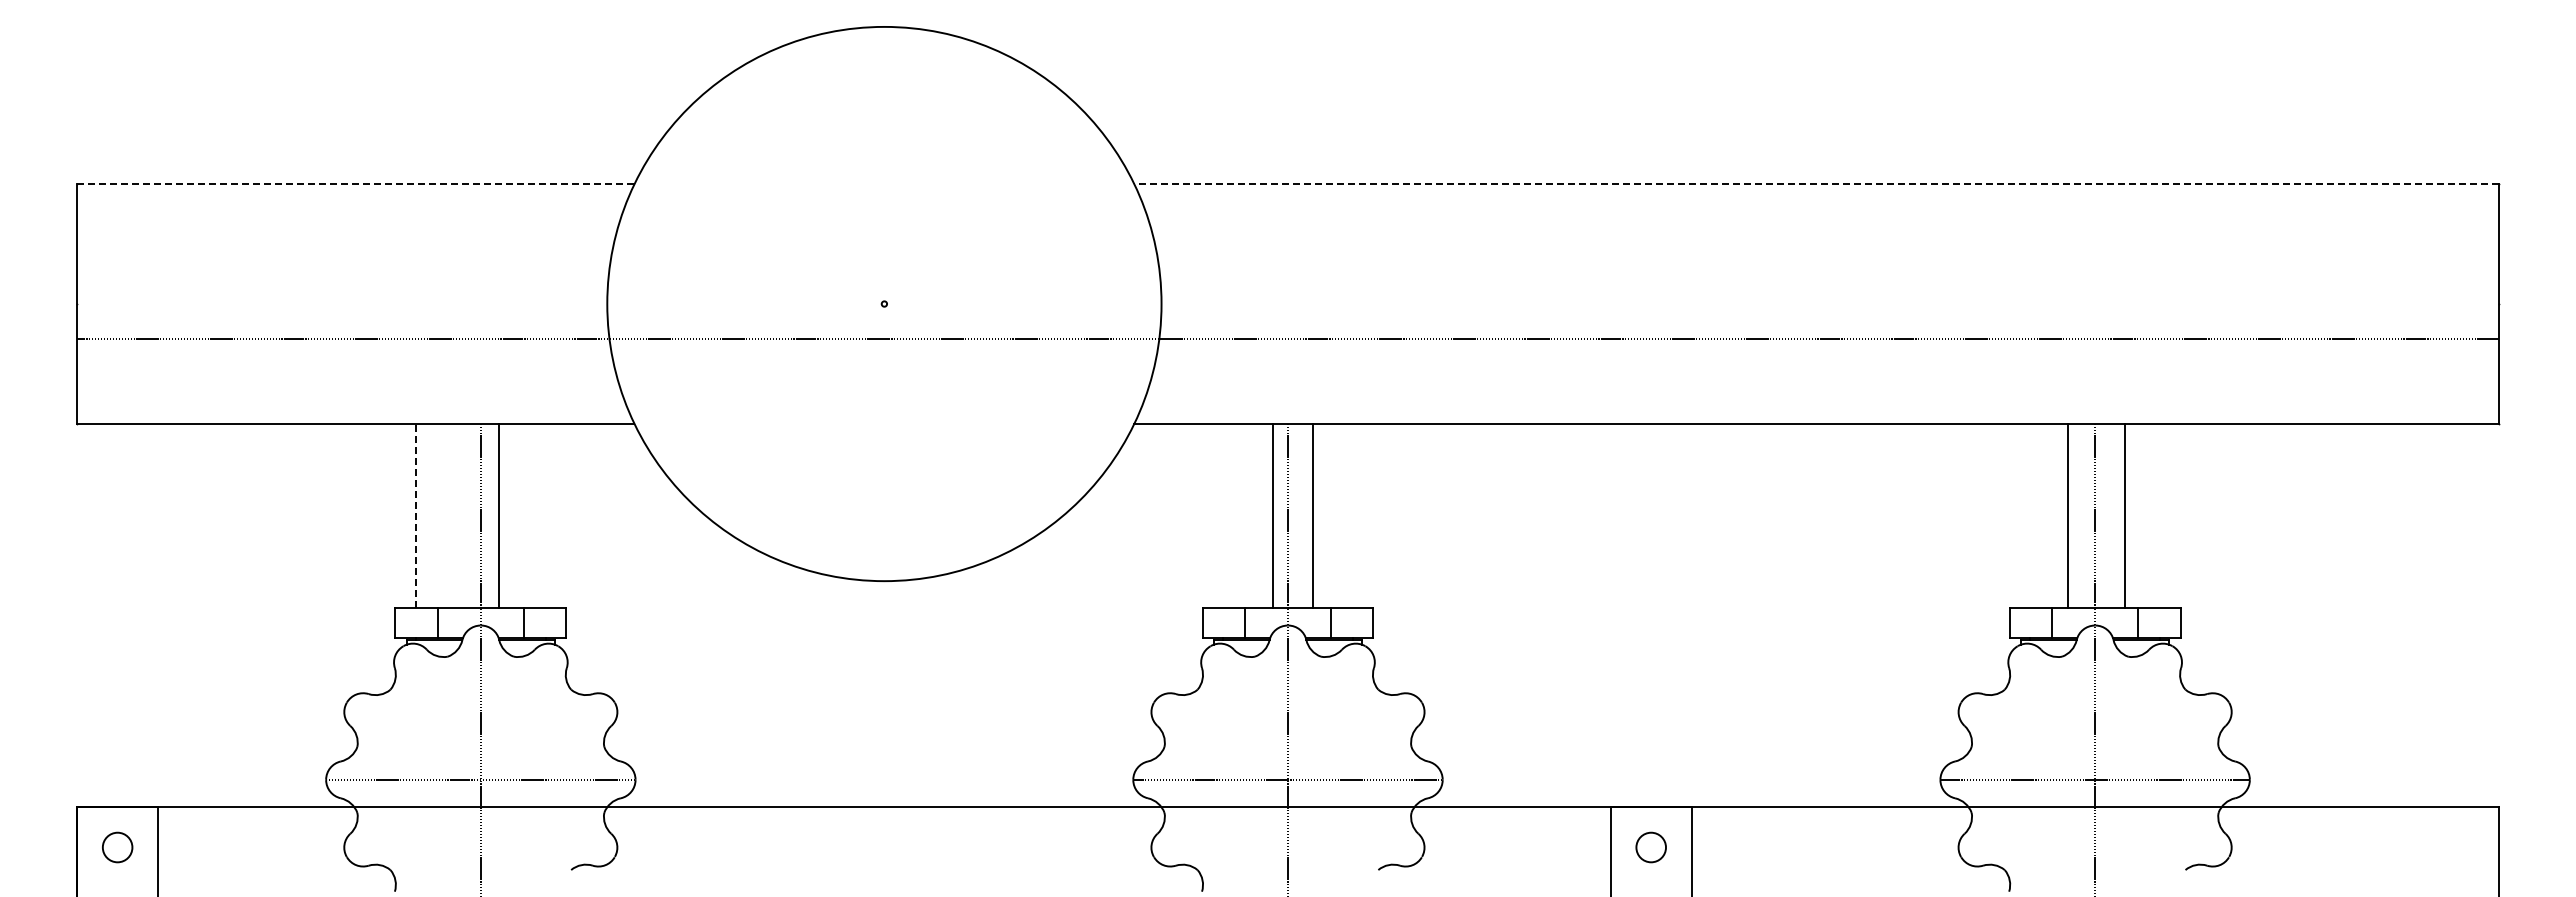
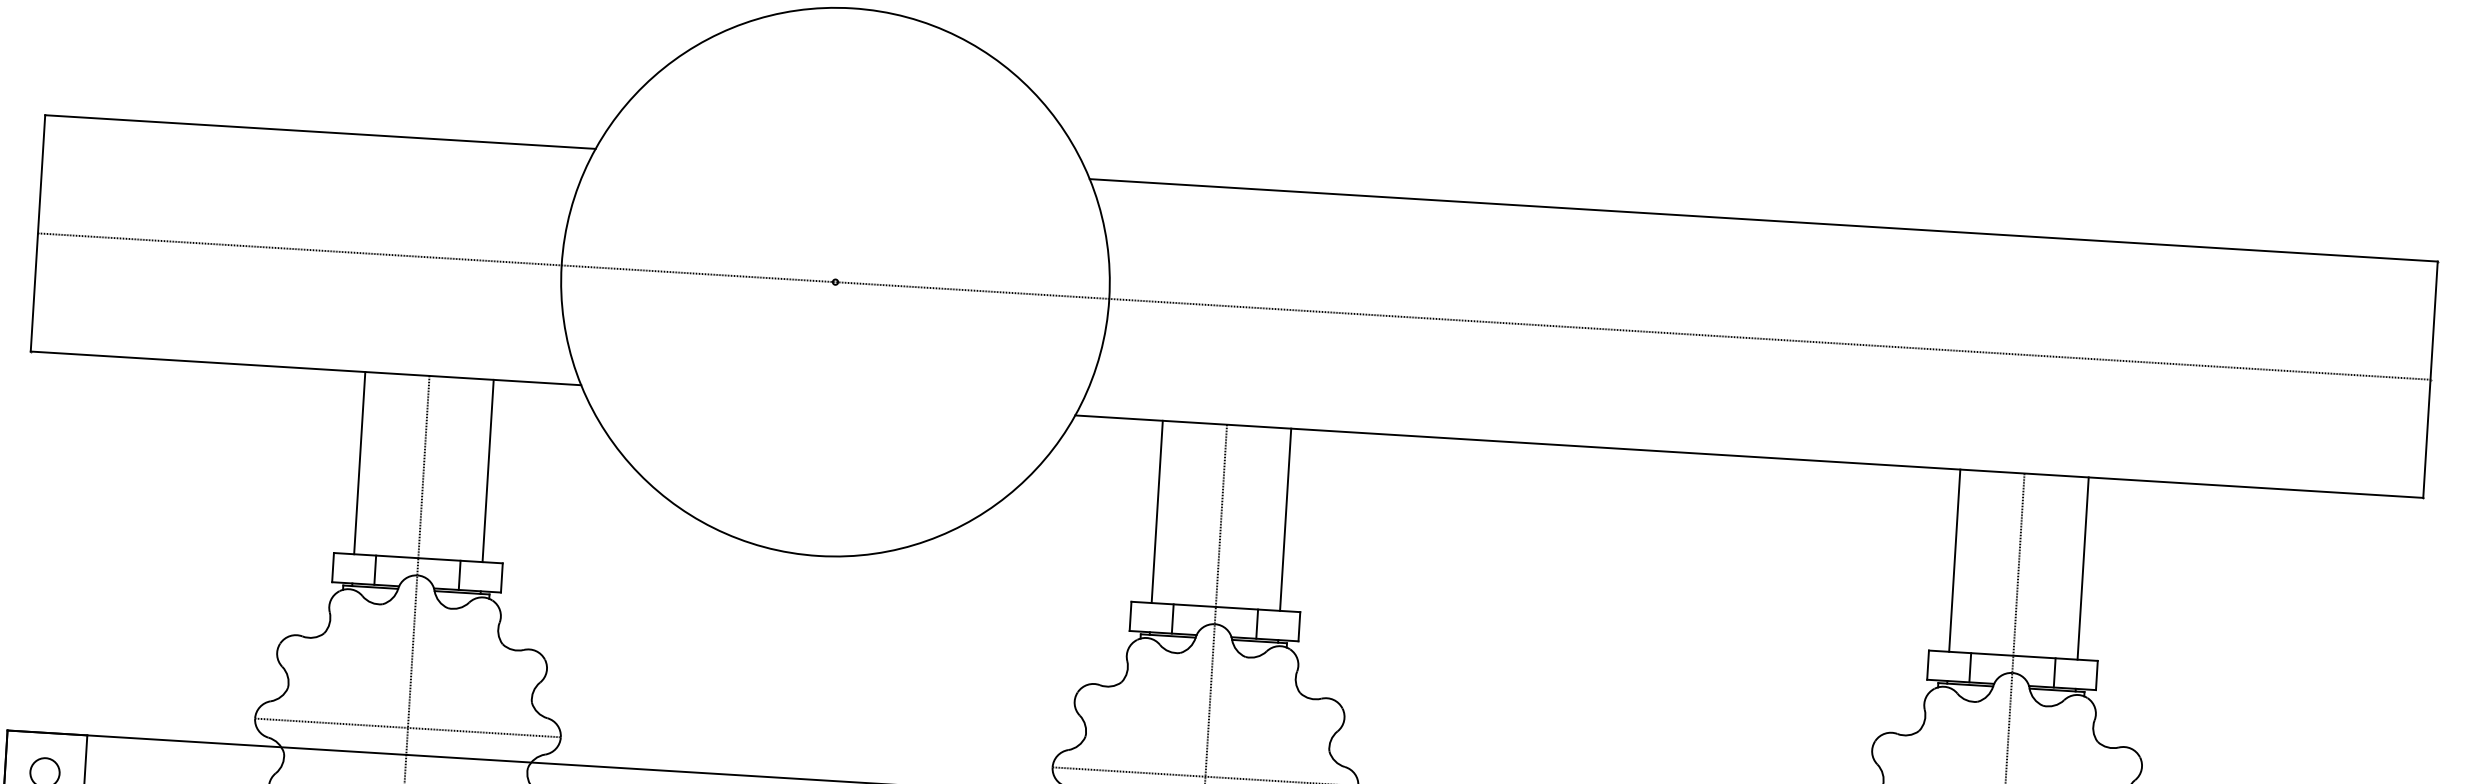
line: (355, 184) -> (320, 132), dashed -> solid
line: (1816, 184) -> (1763, 220), dashed -> solid
line: (1287, 339) -> (1233, 306), moved
line: (415, 515) -> (359, 462), dashed -> solid
line: (498, 515) -> (487, 470), moved
line: (1273, 515) -> (1157, 511), moved
line: (1312, 515) -> (1285, 519), moved
line: (2068, 515) -> (1955, 560), moved
line: (2125, 515) -> (2083, 568), moved

